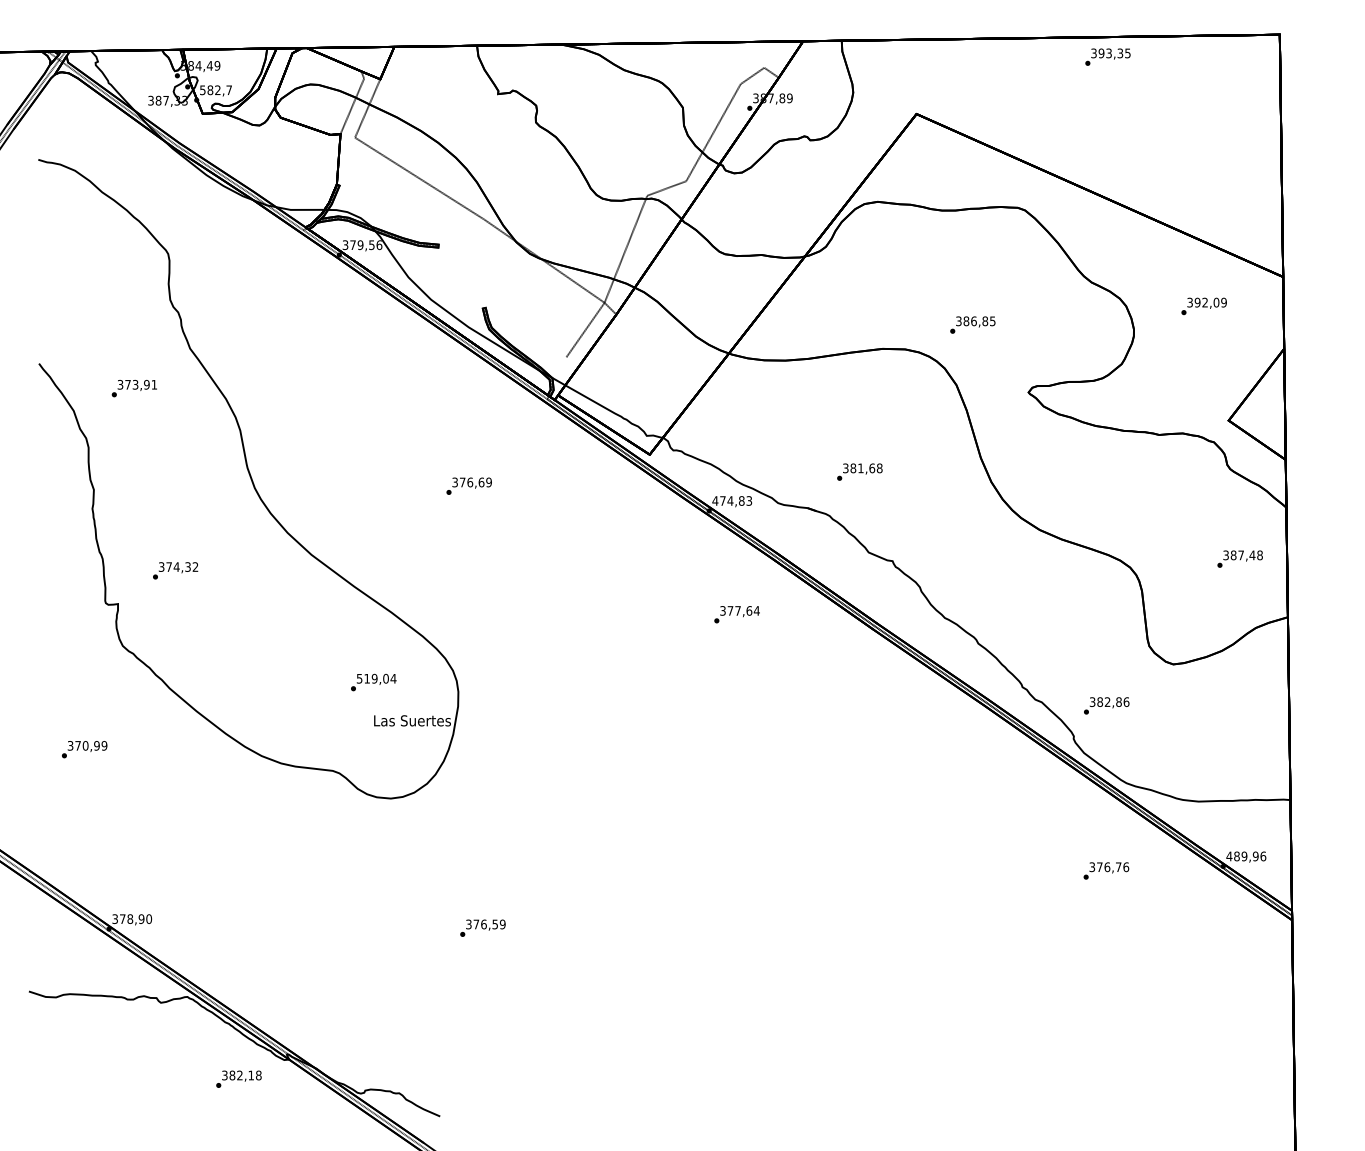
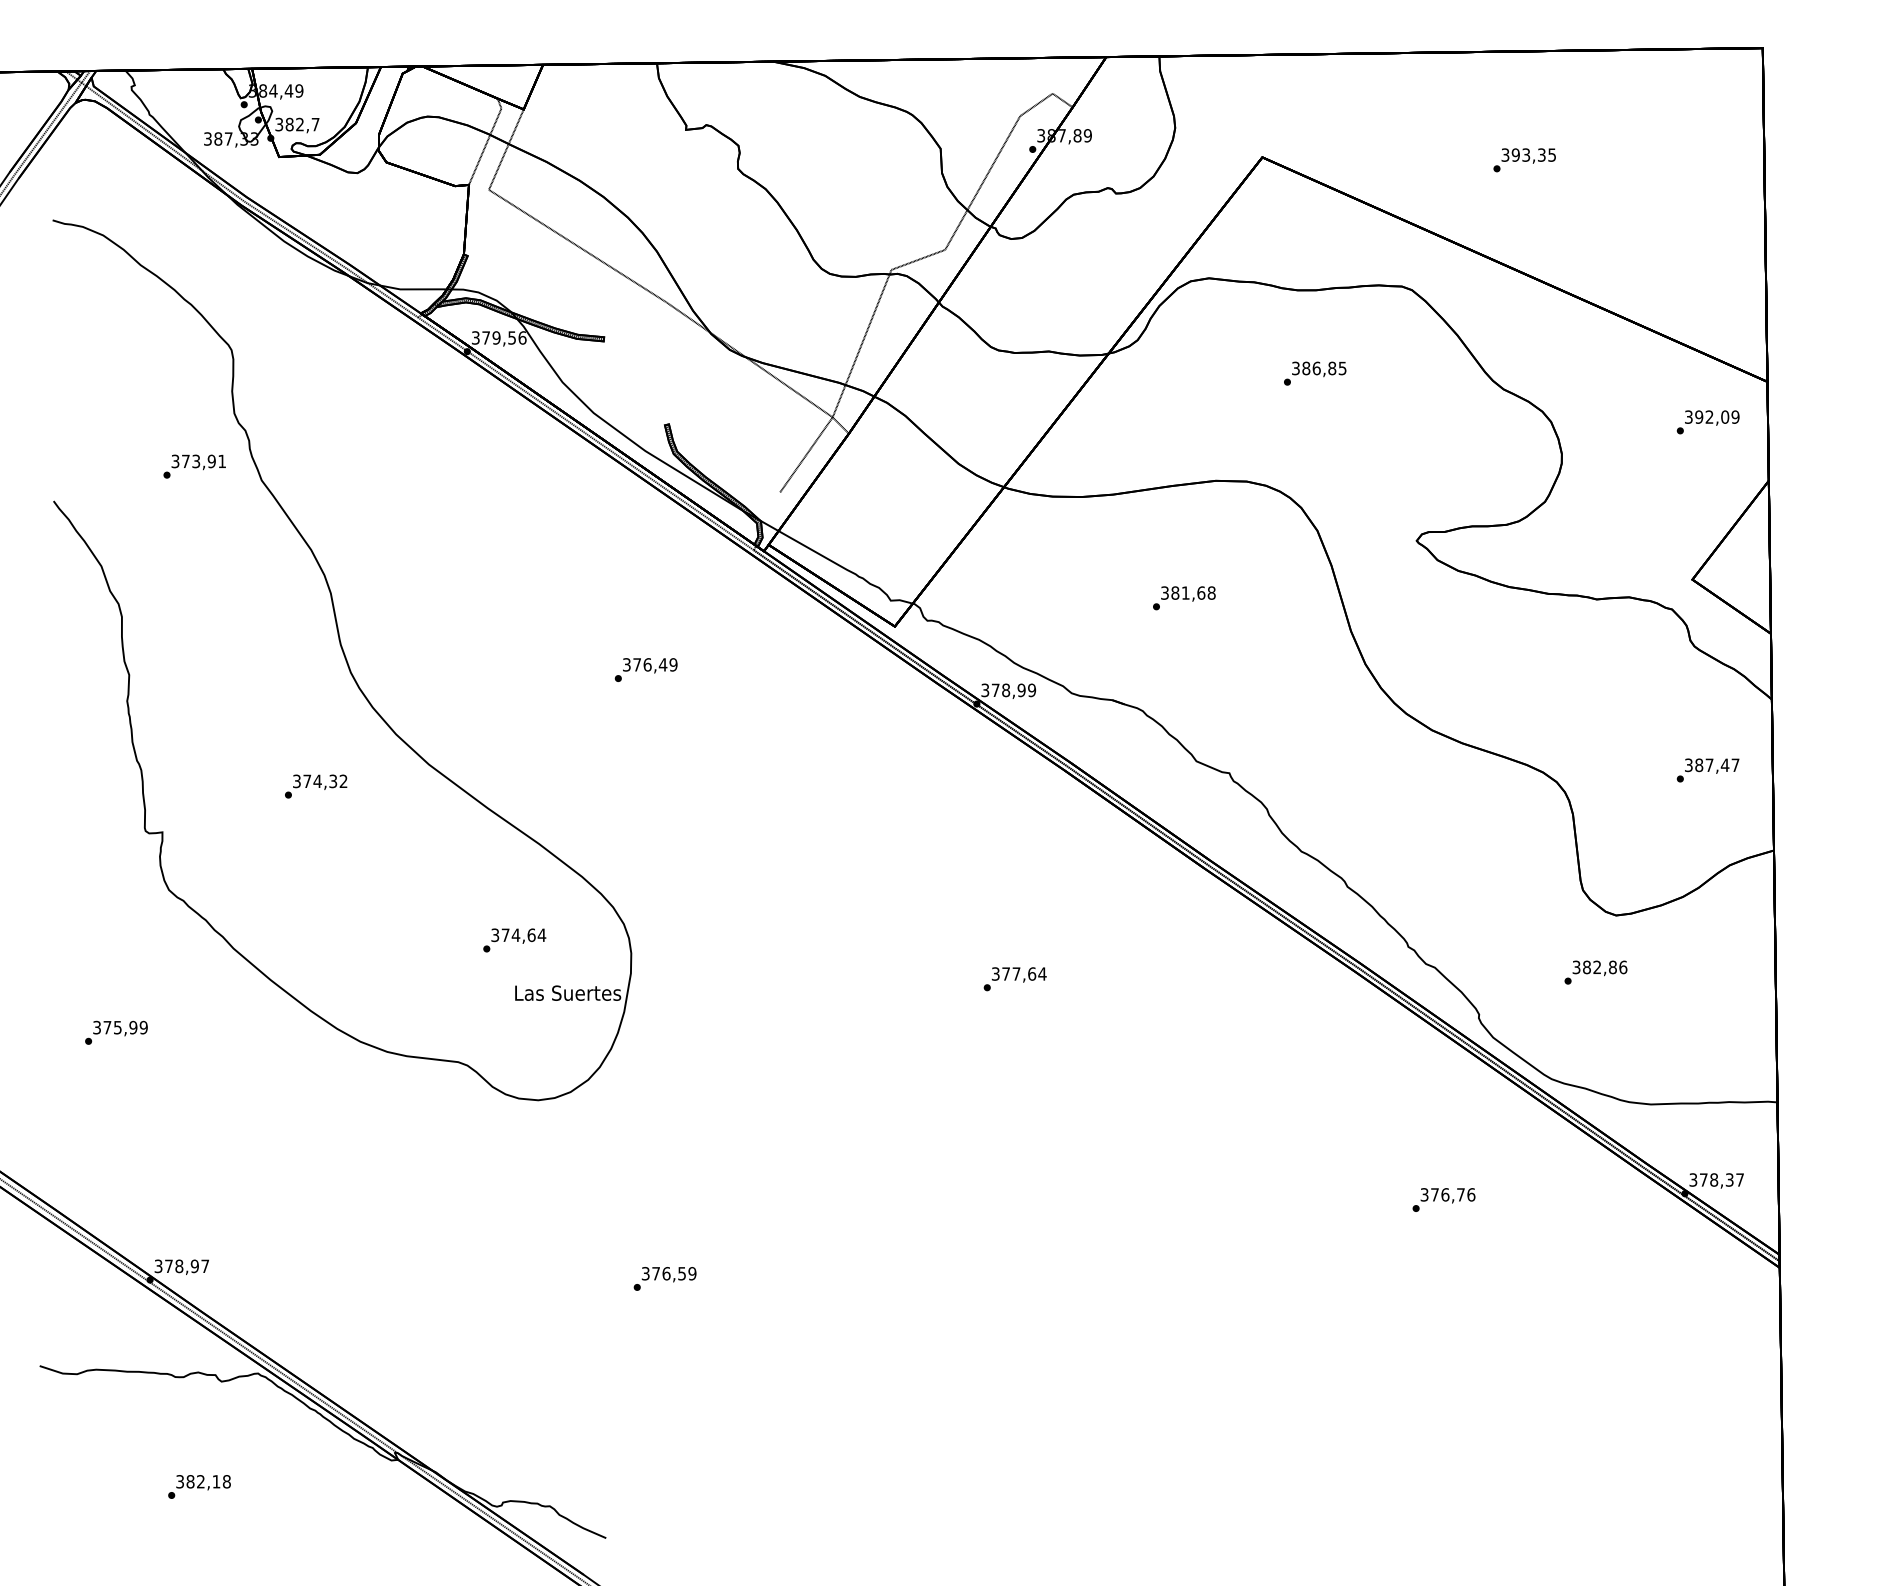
text: (1107, 56) -> (1524, 159), moved
text: (202, 89) -> (278, 123), 582,7 -> 382,7
text: (1203, 306) -> (1707, 422), moved
text: (972, 324) -> (1314, 372), moved
text: (133, 388) -> (193, 466), moved
text: (859, 471) -> (1183, 597), moved
text: (481, 482) -> (663, 664), 376,69 -> 376,49
text: (732, 500) -> (1008, 689), 474,83 -> 378,99
text: (1259, 555) -> (1734, 765), 387,48 -> 387,47
text: (175, 570) -> (315, 786), moved
text: (736, 614) -> (1014, 978), moved
text: (372, 678) -> (512, 934), 519,04 -> 374,64
text: (1106, 705) -> (1595, 972), moved
text: (85, 745) -> (117, 1027), 370,99 -> 375,99
text: (1246, 856) -> (1716, 1180), 489,96 -> 378,37
text: (1106, 870) -> (1444, 1199), moved
text: (149, 918) -> (205, 1265), 378,90 -> 378,97
text: (238, 1078) -> (198, 1485), moved

